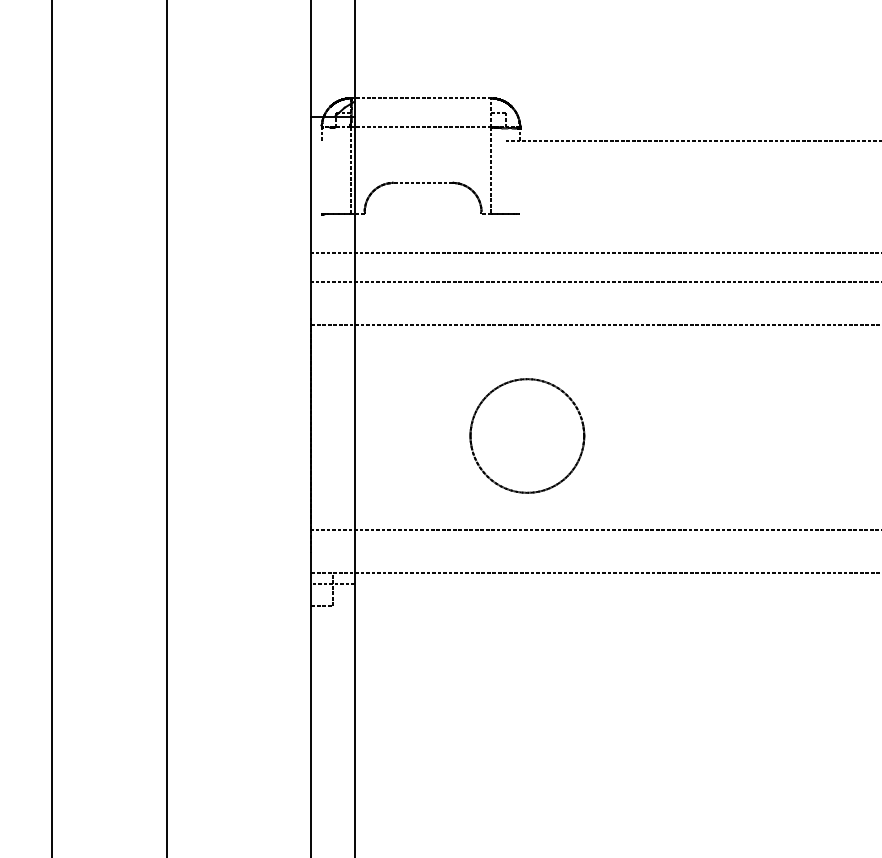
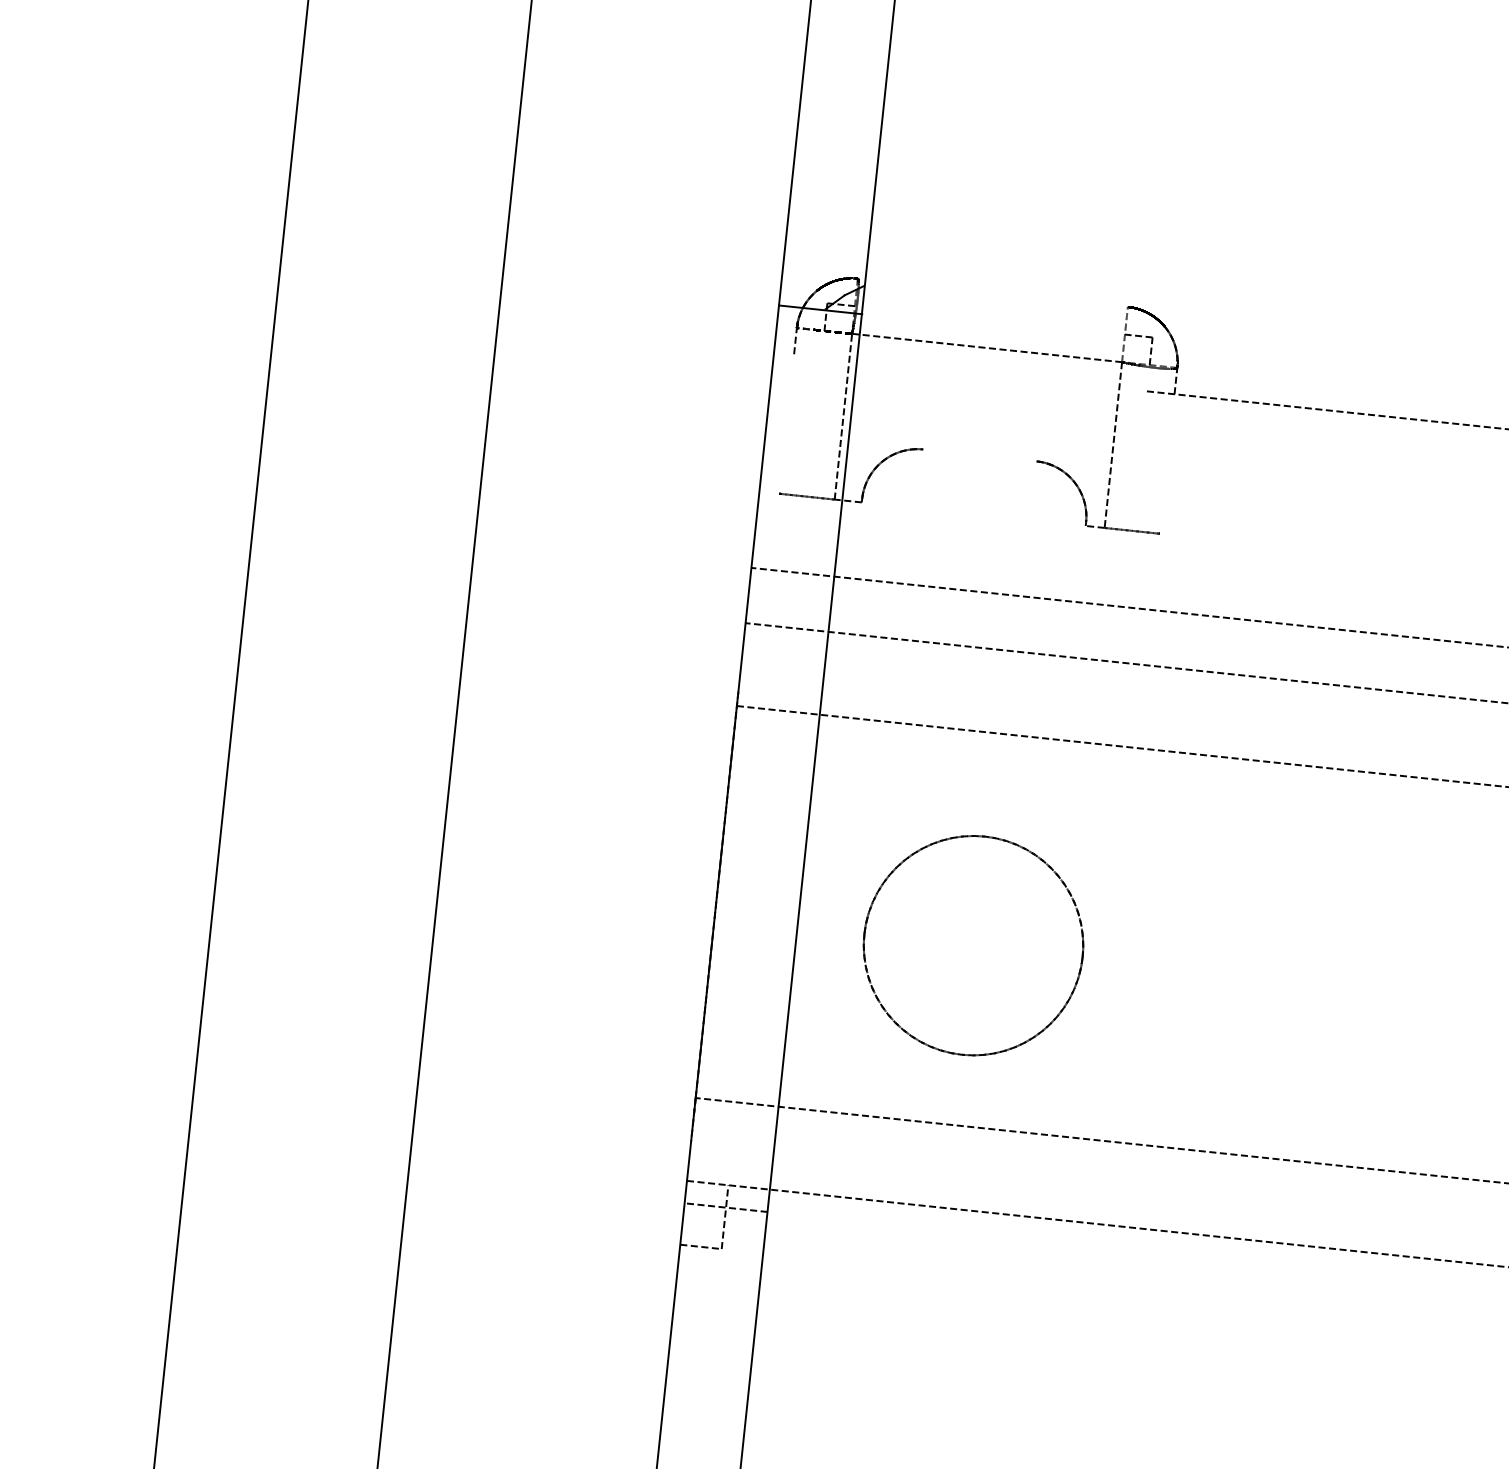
line: (420, 98) -> (991, 292), removed
line: (422, 182) -> (978, 454), removed
part: (527, 435) -> (973, 944), moved

